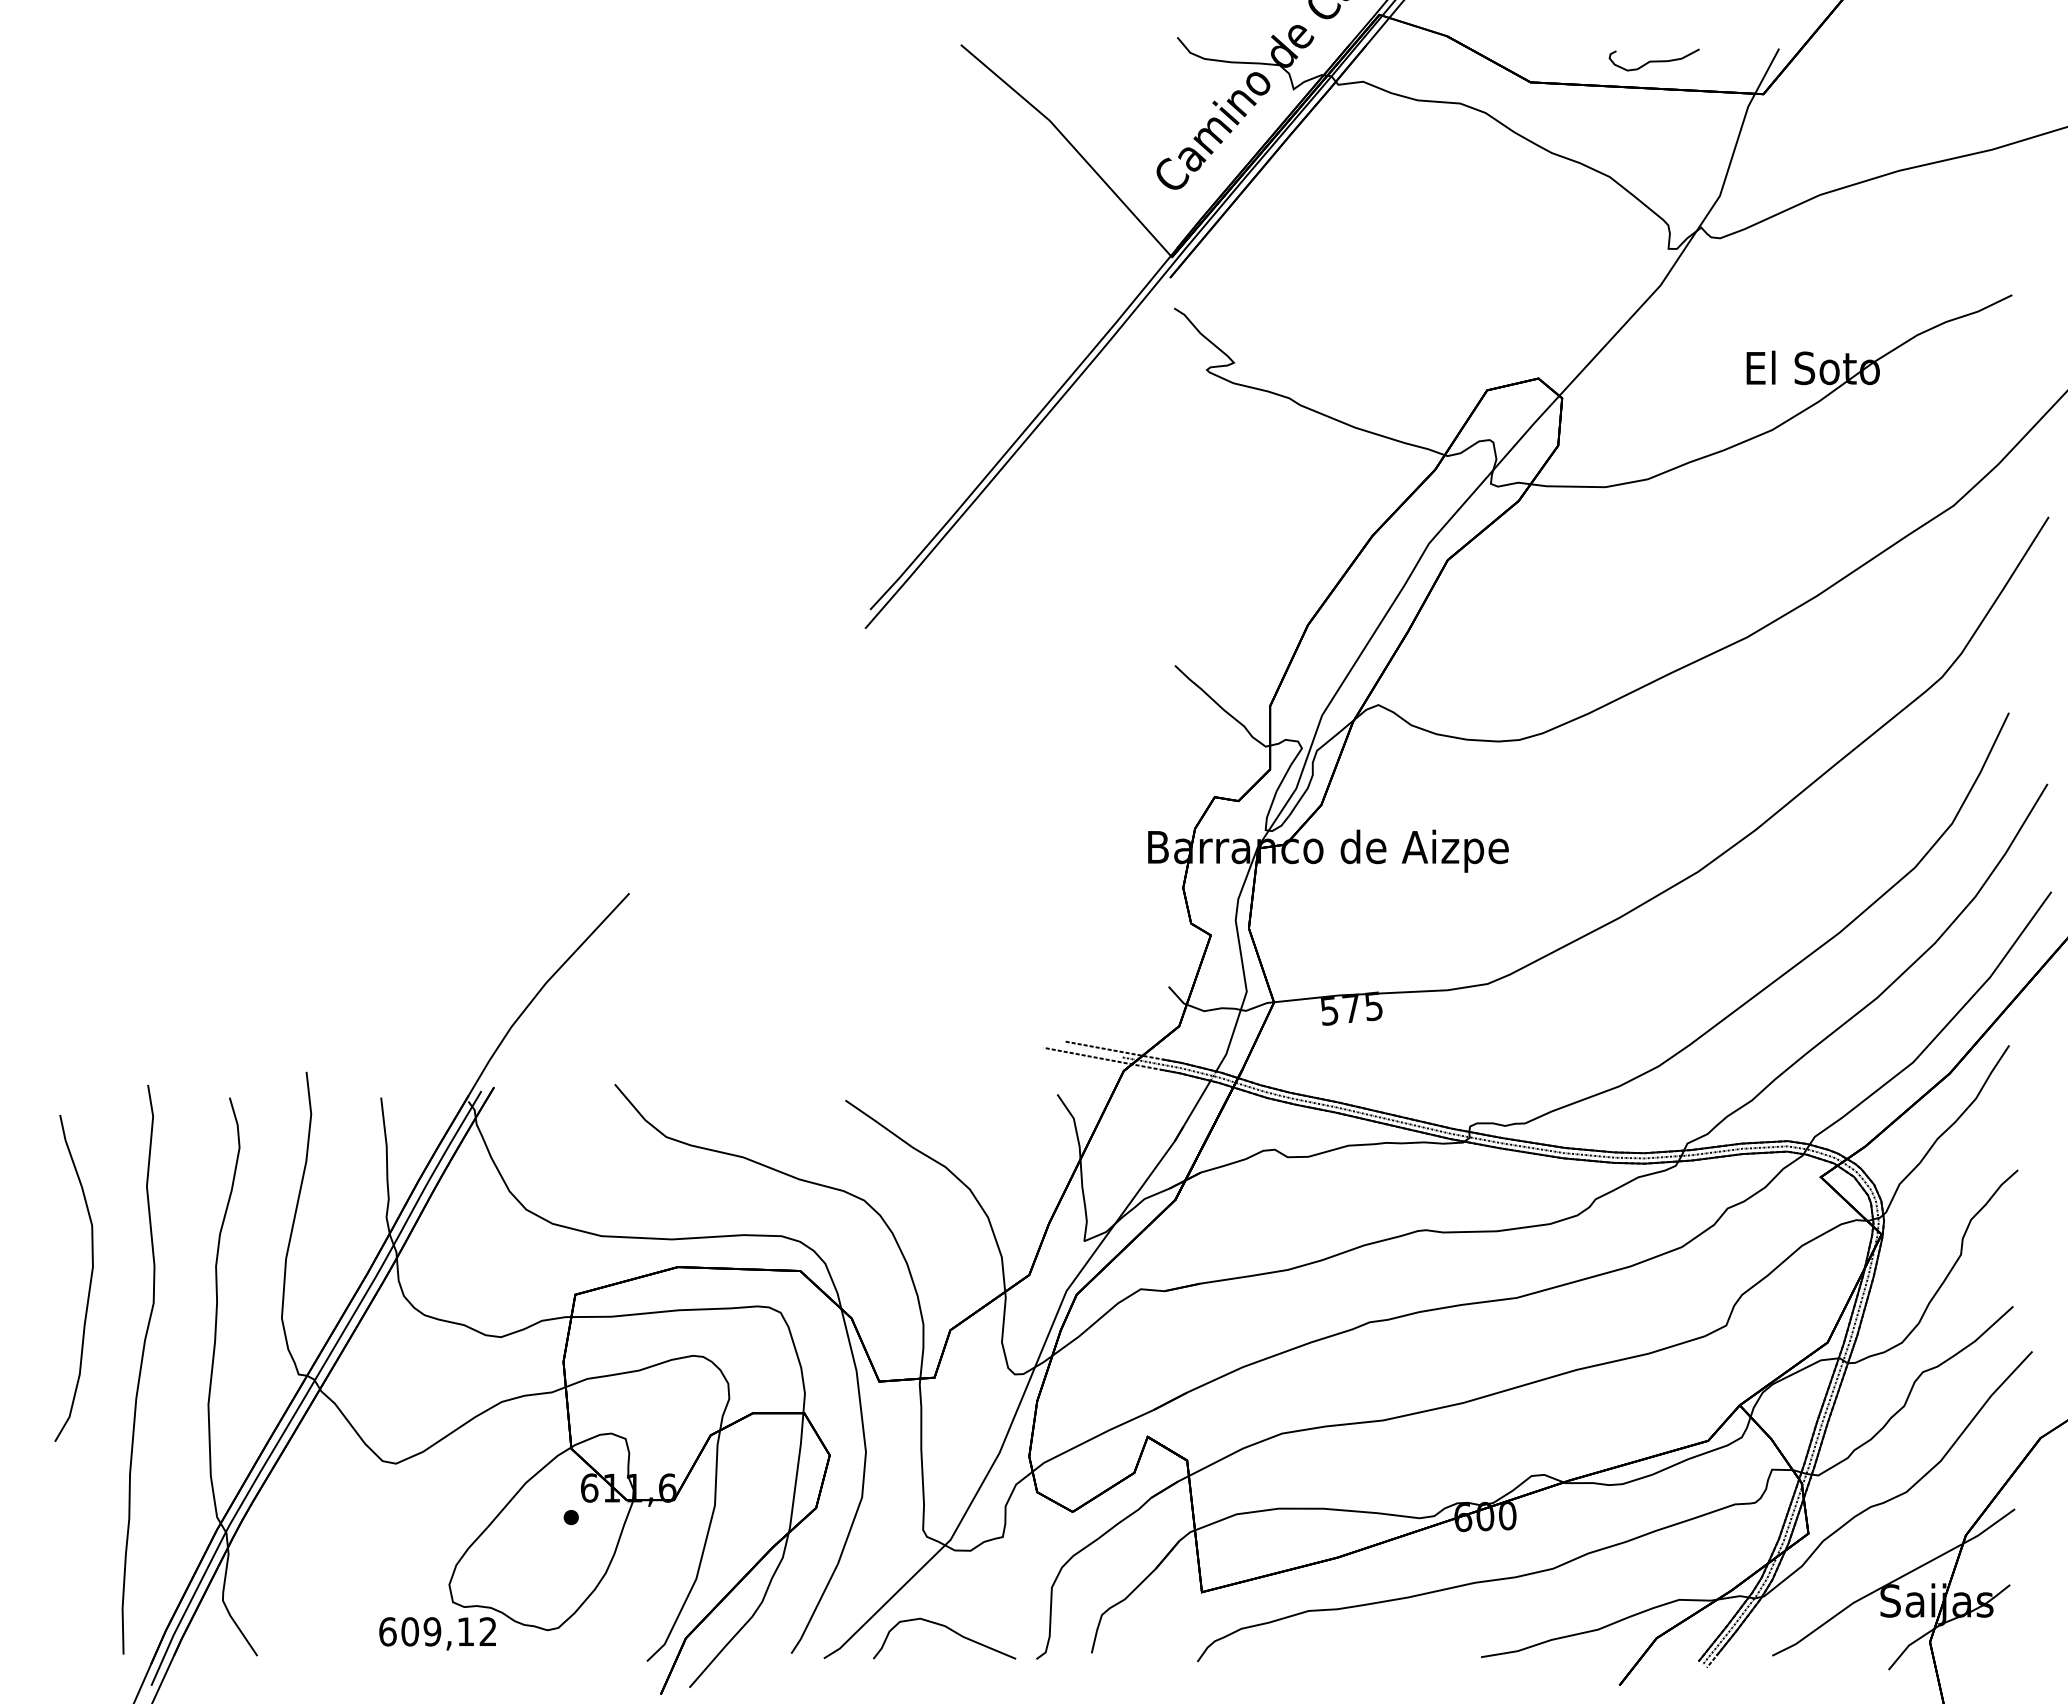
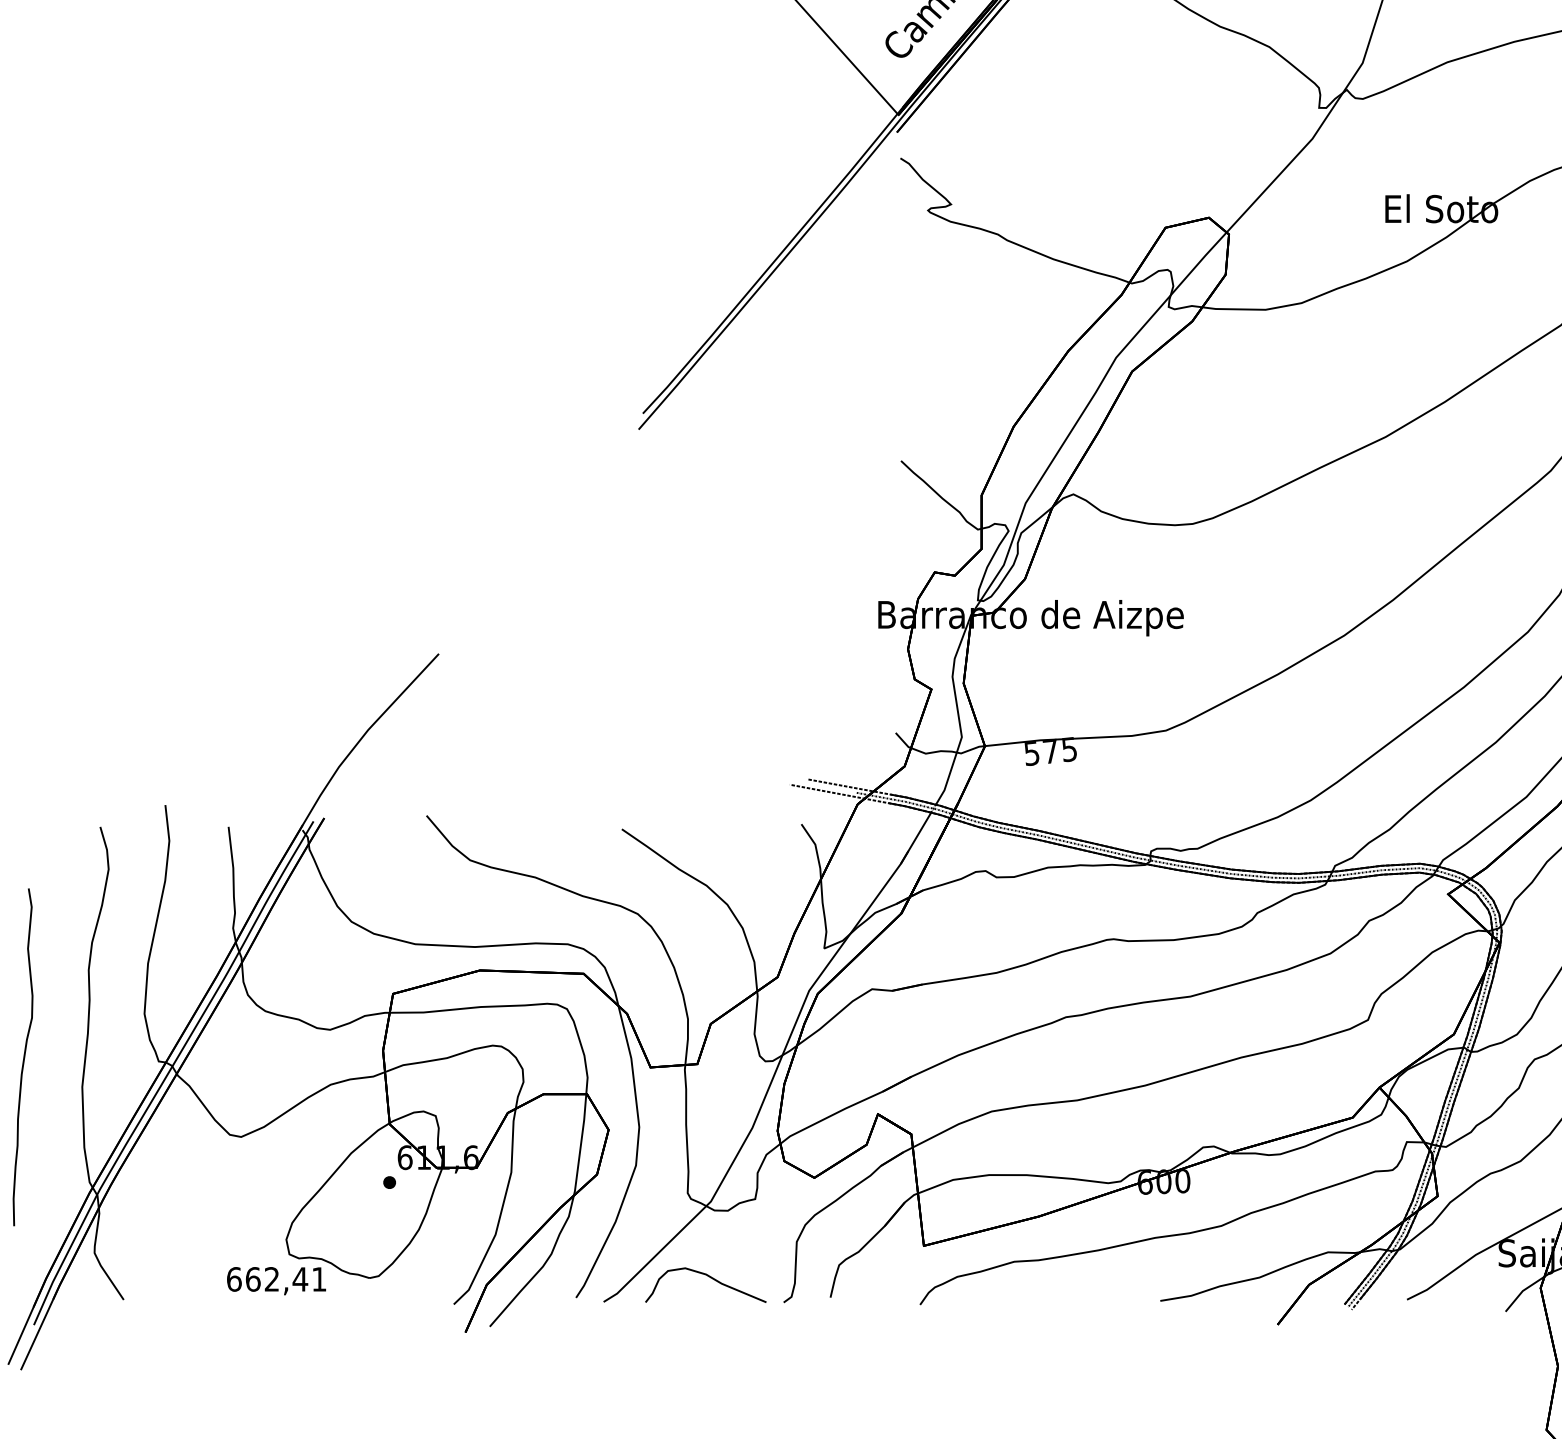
part: (138, 1369) -> (23, 1057), size x0.7
text: (448, 1631) -> (285, 1279), 609,12 -> 662,41

